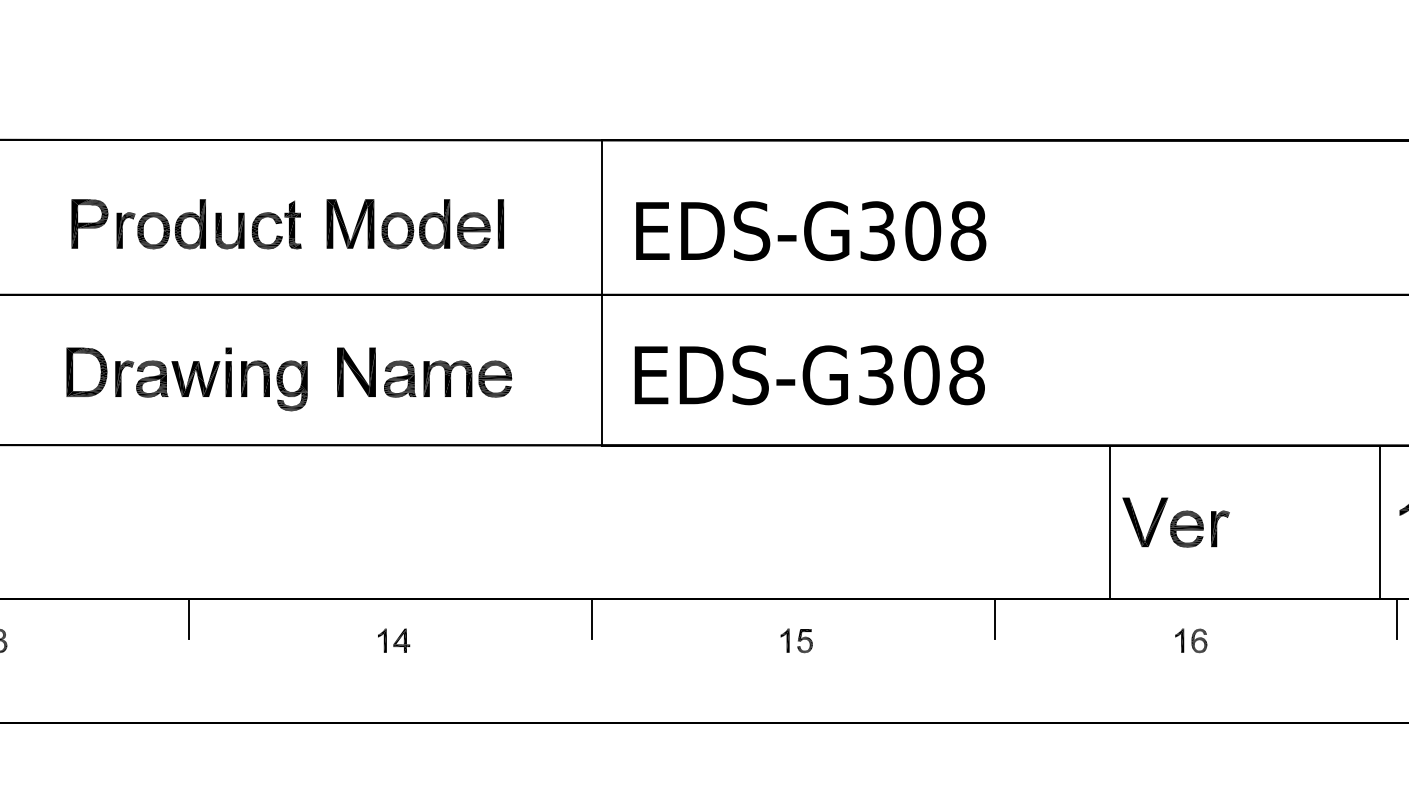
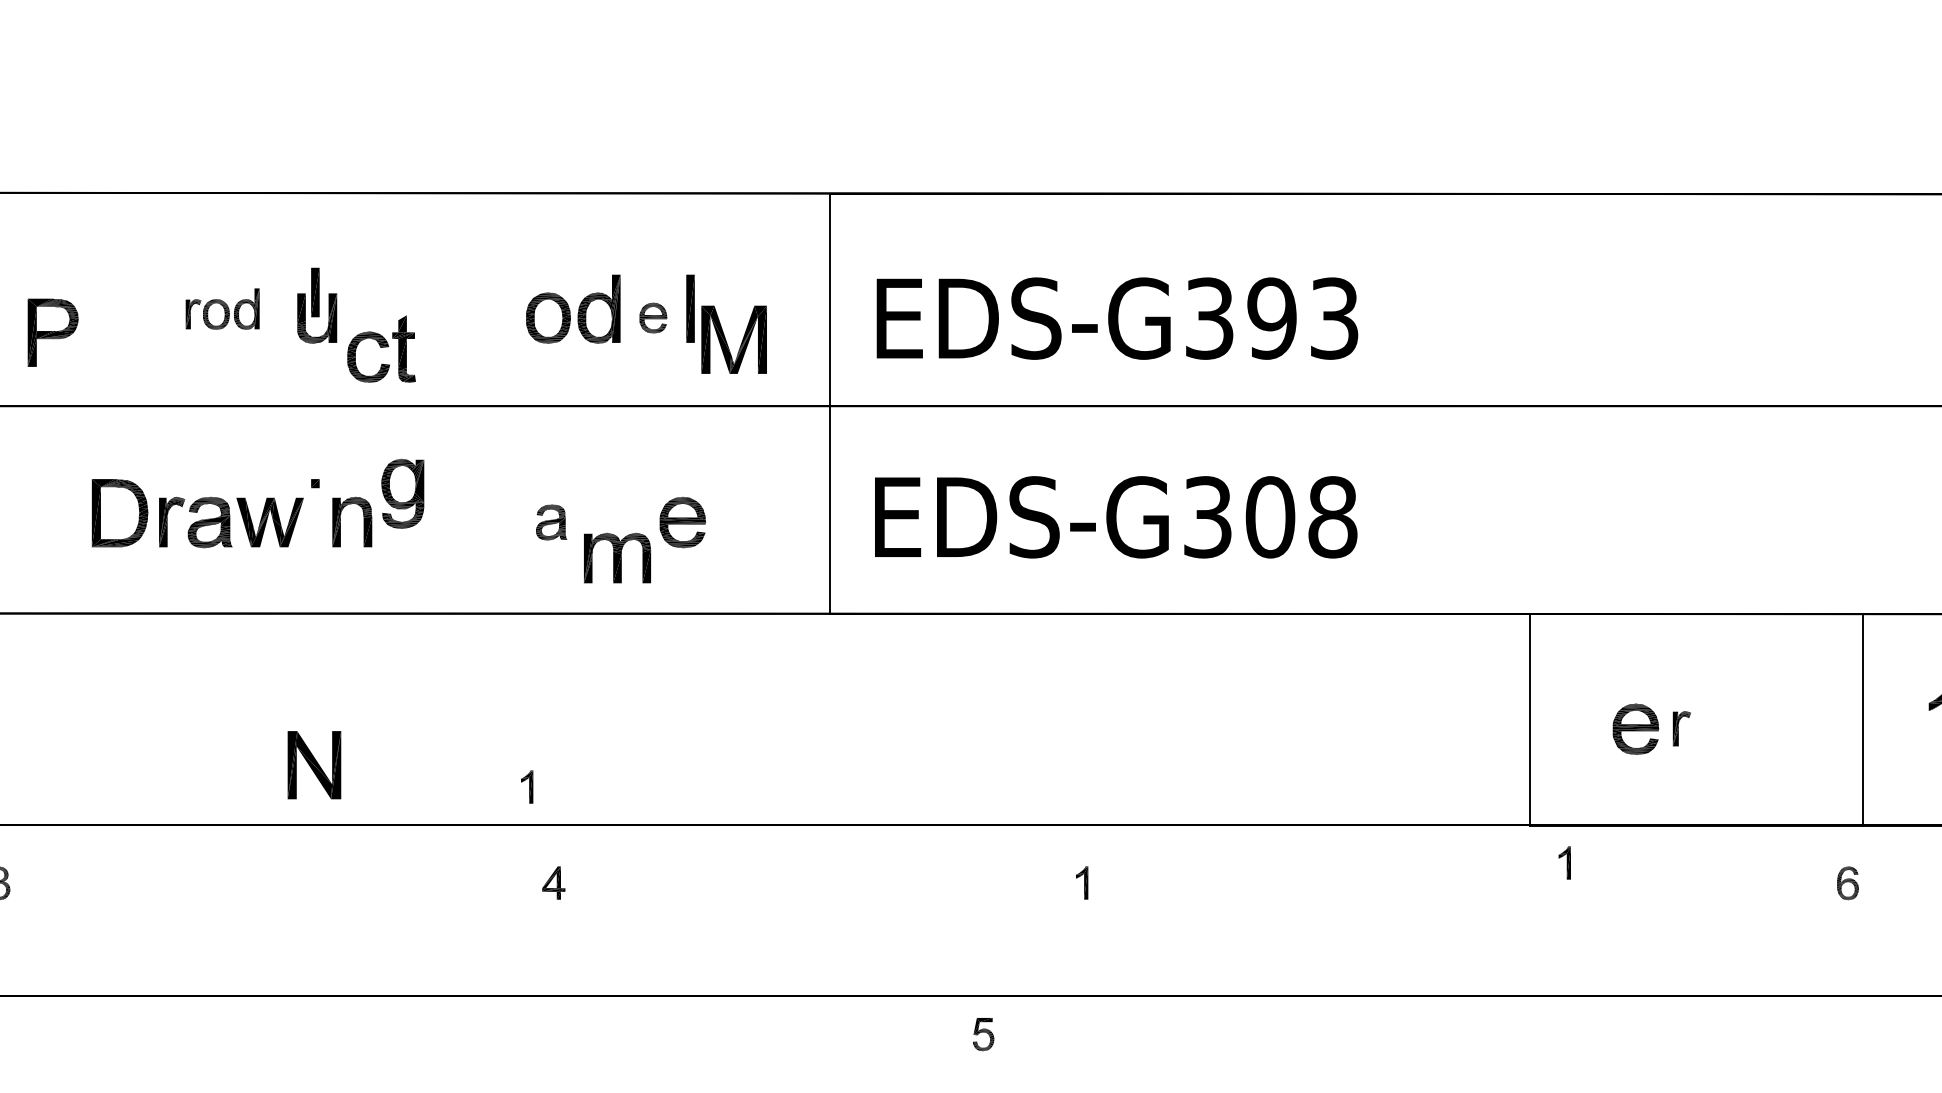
part: (89, 223) -> (52, 332), moved
part: (161, 223) -> (222, 308), size x0.6
part: (276, 224) -> (381, 348), moved
part: (345, 225) -> (727, 342), moved
part: (474, 230) -> (653, 317), size x0.6
text: (945, 231) -> (1303, 318), EDS-G308 -> EDS-G393
part: (356, 372) -> (314, 765), moved
part: (447, 378) -> (617, 557), moved
part: (228, 379) -> (315, 292), moved
part: (400, 379) -> (551, 522), size x0.7
part: (291, 385) -> (402, 493), moved
part: (1138, 522) -> (1569, 720), removed
line: (1379, 522) -> (1862, 719), moved
part: (1220, 528) -> (1681, 728), size x0.7
line: (188, 618) -> (260, 852), removed
line: (591, 618) -> (815, 852), removed
line: (994, 618) -> (1370, 852), removed
line: (1397, 618) -> (1925, 852), removed
part: (382, 640) -> (527, 786), moved
part: (1179, 640) -> (1564, 862), moved
part: (805, 641) -> (983, 1034), moved
part: (1199, 641) -> (1847, 883), moved

